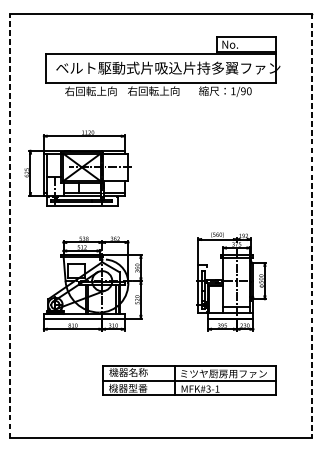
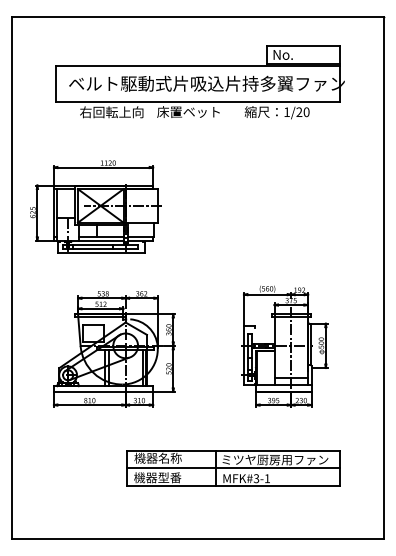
text: (153, 90) -> (188, 111), 右回転上向 -> 床置ベット
text: (243, 91) -> (299, 112), 1/90 -> 1/20
line: (9, 225) -> (11, 277), dashed -> solid
line: (312, 226) -> (384, 278), dashed -> solid

